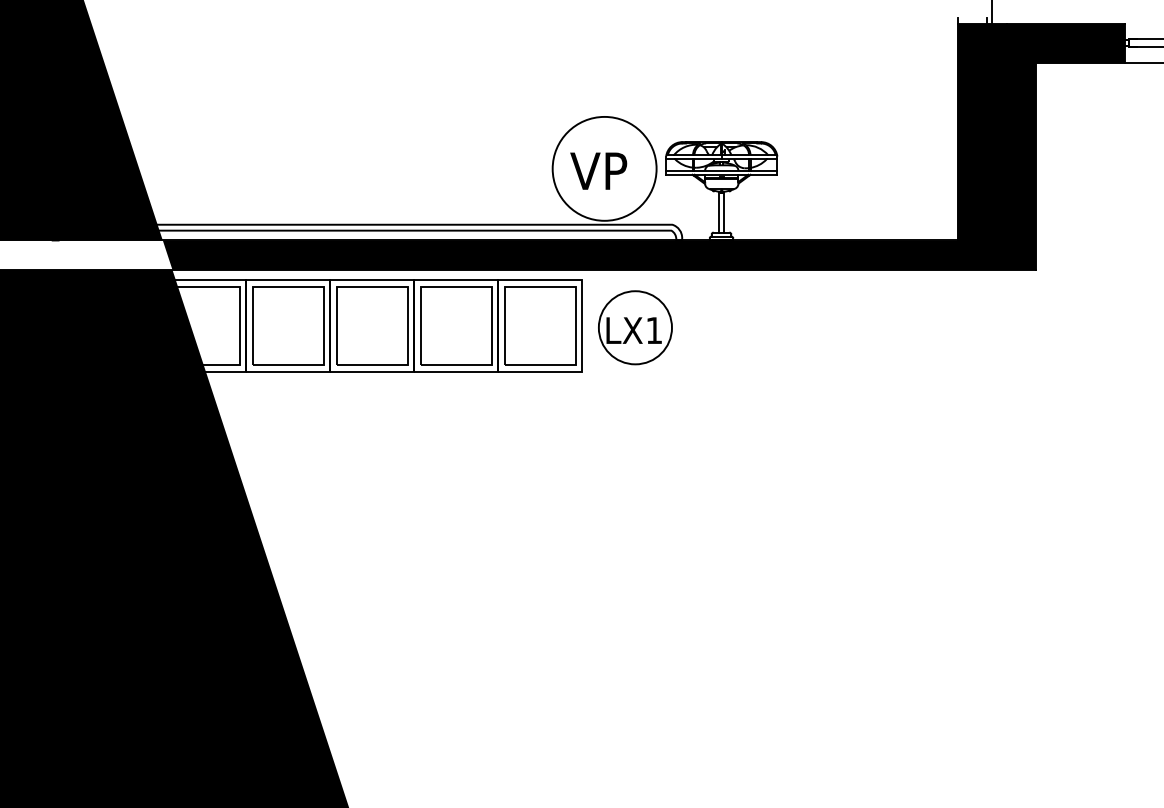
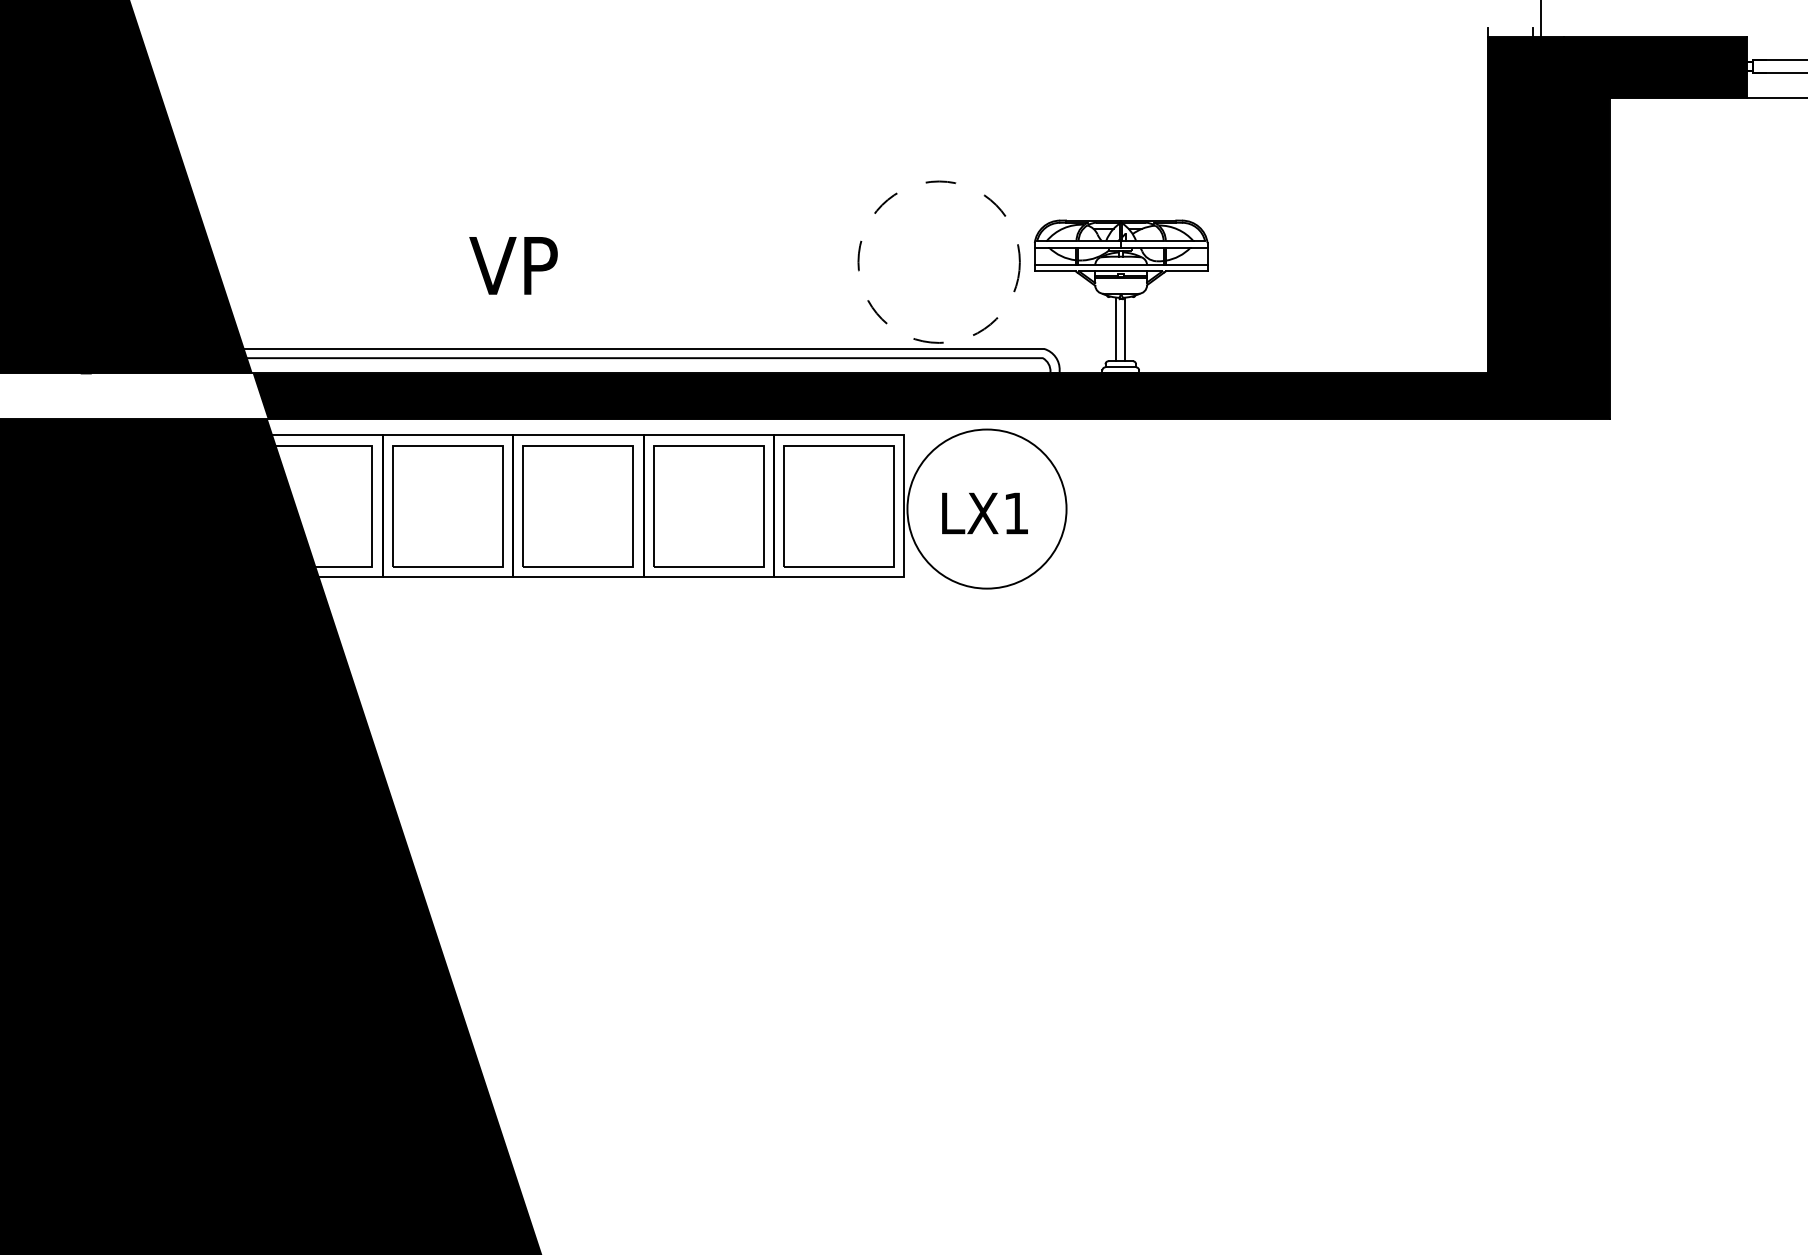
circle: (604, 168) -> (938, 261), solid -> dashed
text: (598, 170) -> (513, 264), moved
circle: (635, 327) -> (987, 508), size x1.4

